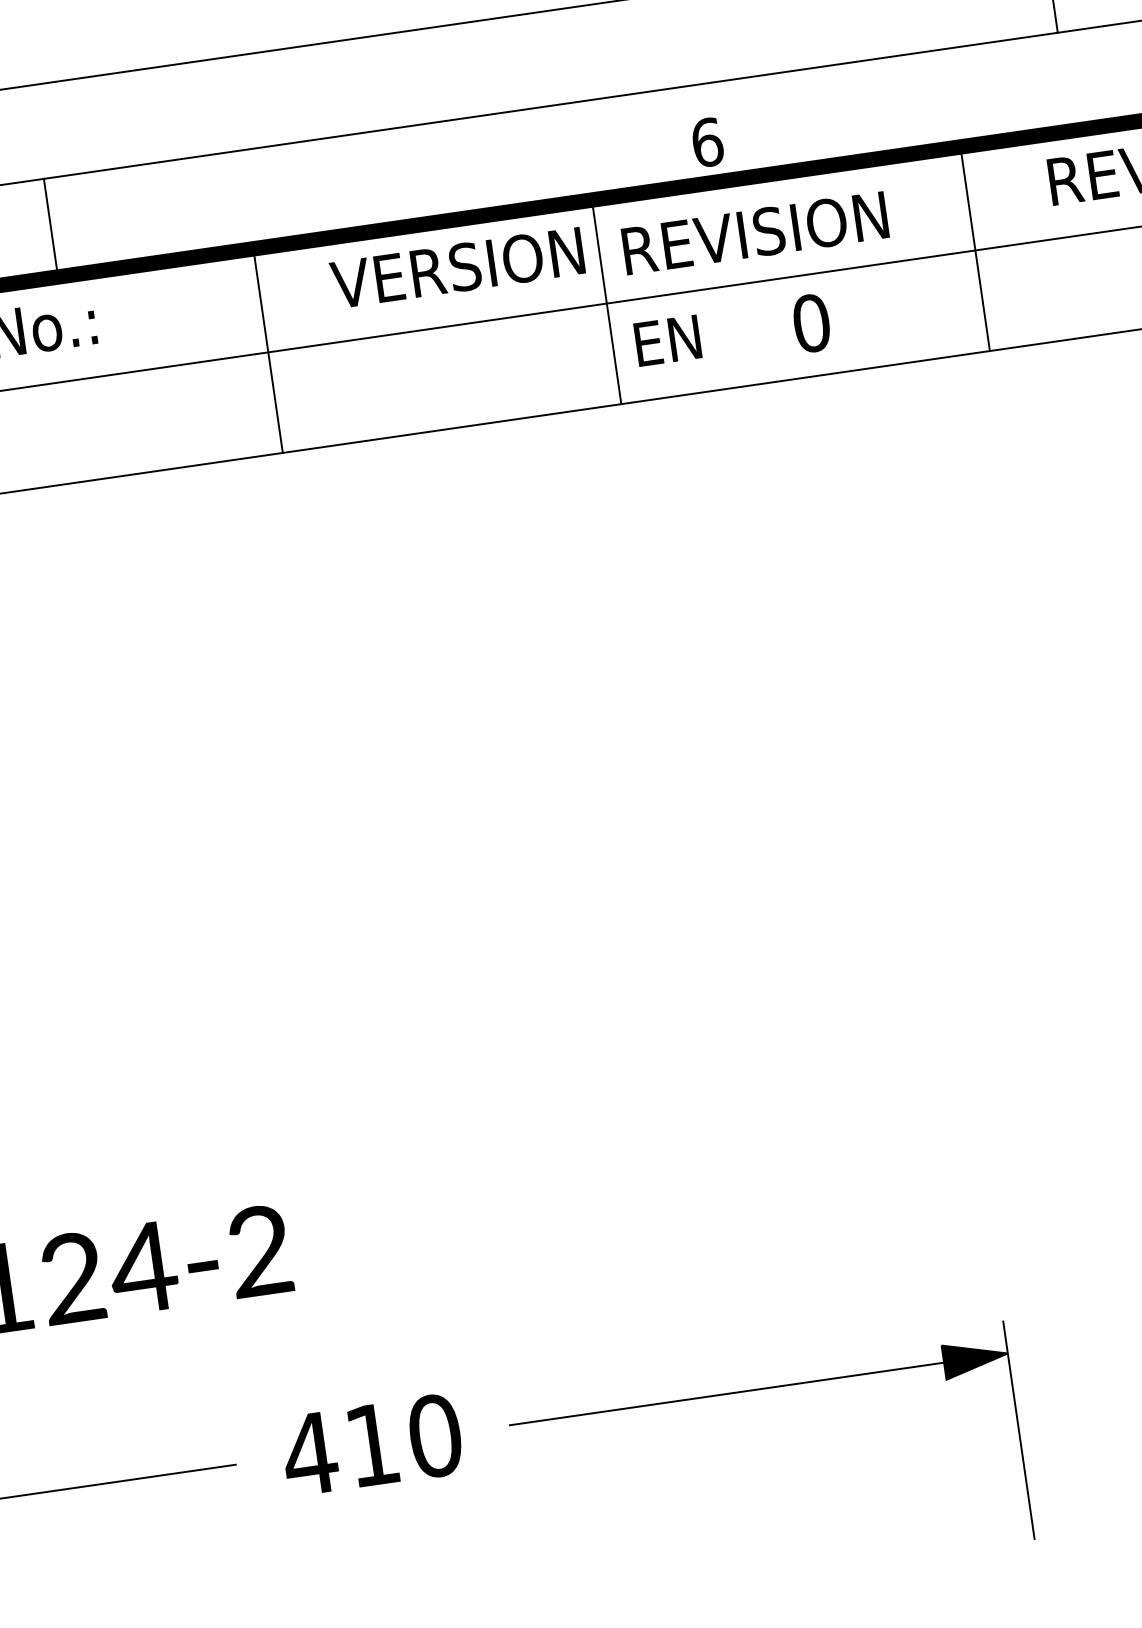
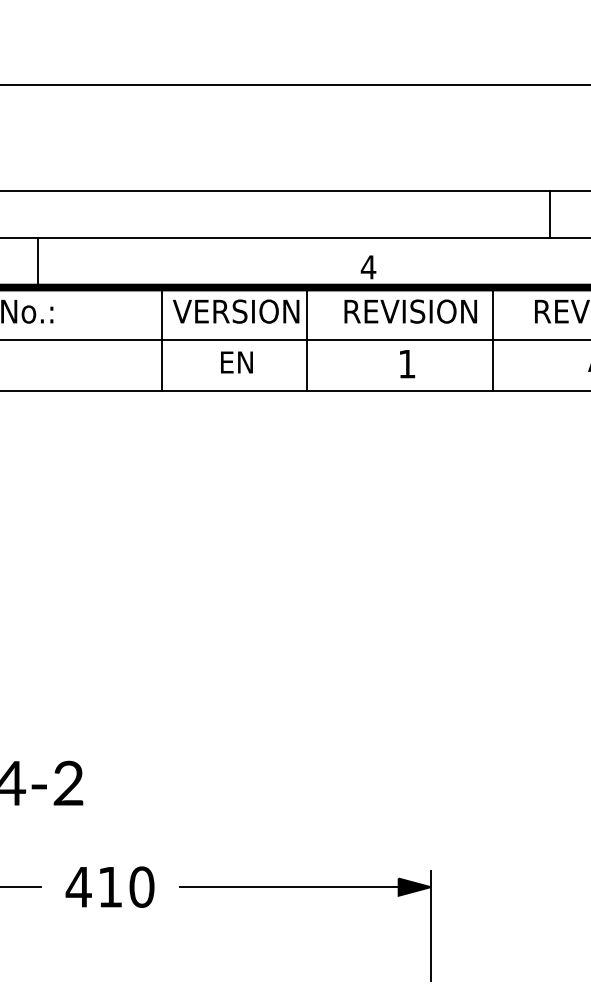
text: (707, 142) -> (368, 267), 6 -> 4
text: (754, 233) -> (410, 311), moved
text: (810, 322) -> (406, 363), 0 -> 1
text: (666, 340) -> (236, 362), moved
line: (267, 349) -> (161, 338), moved

